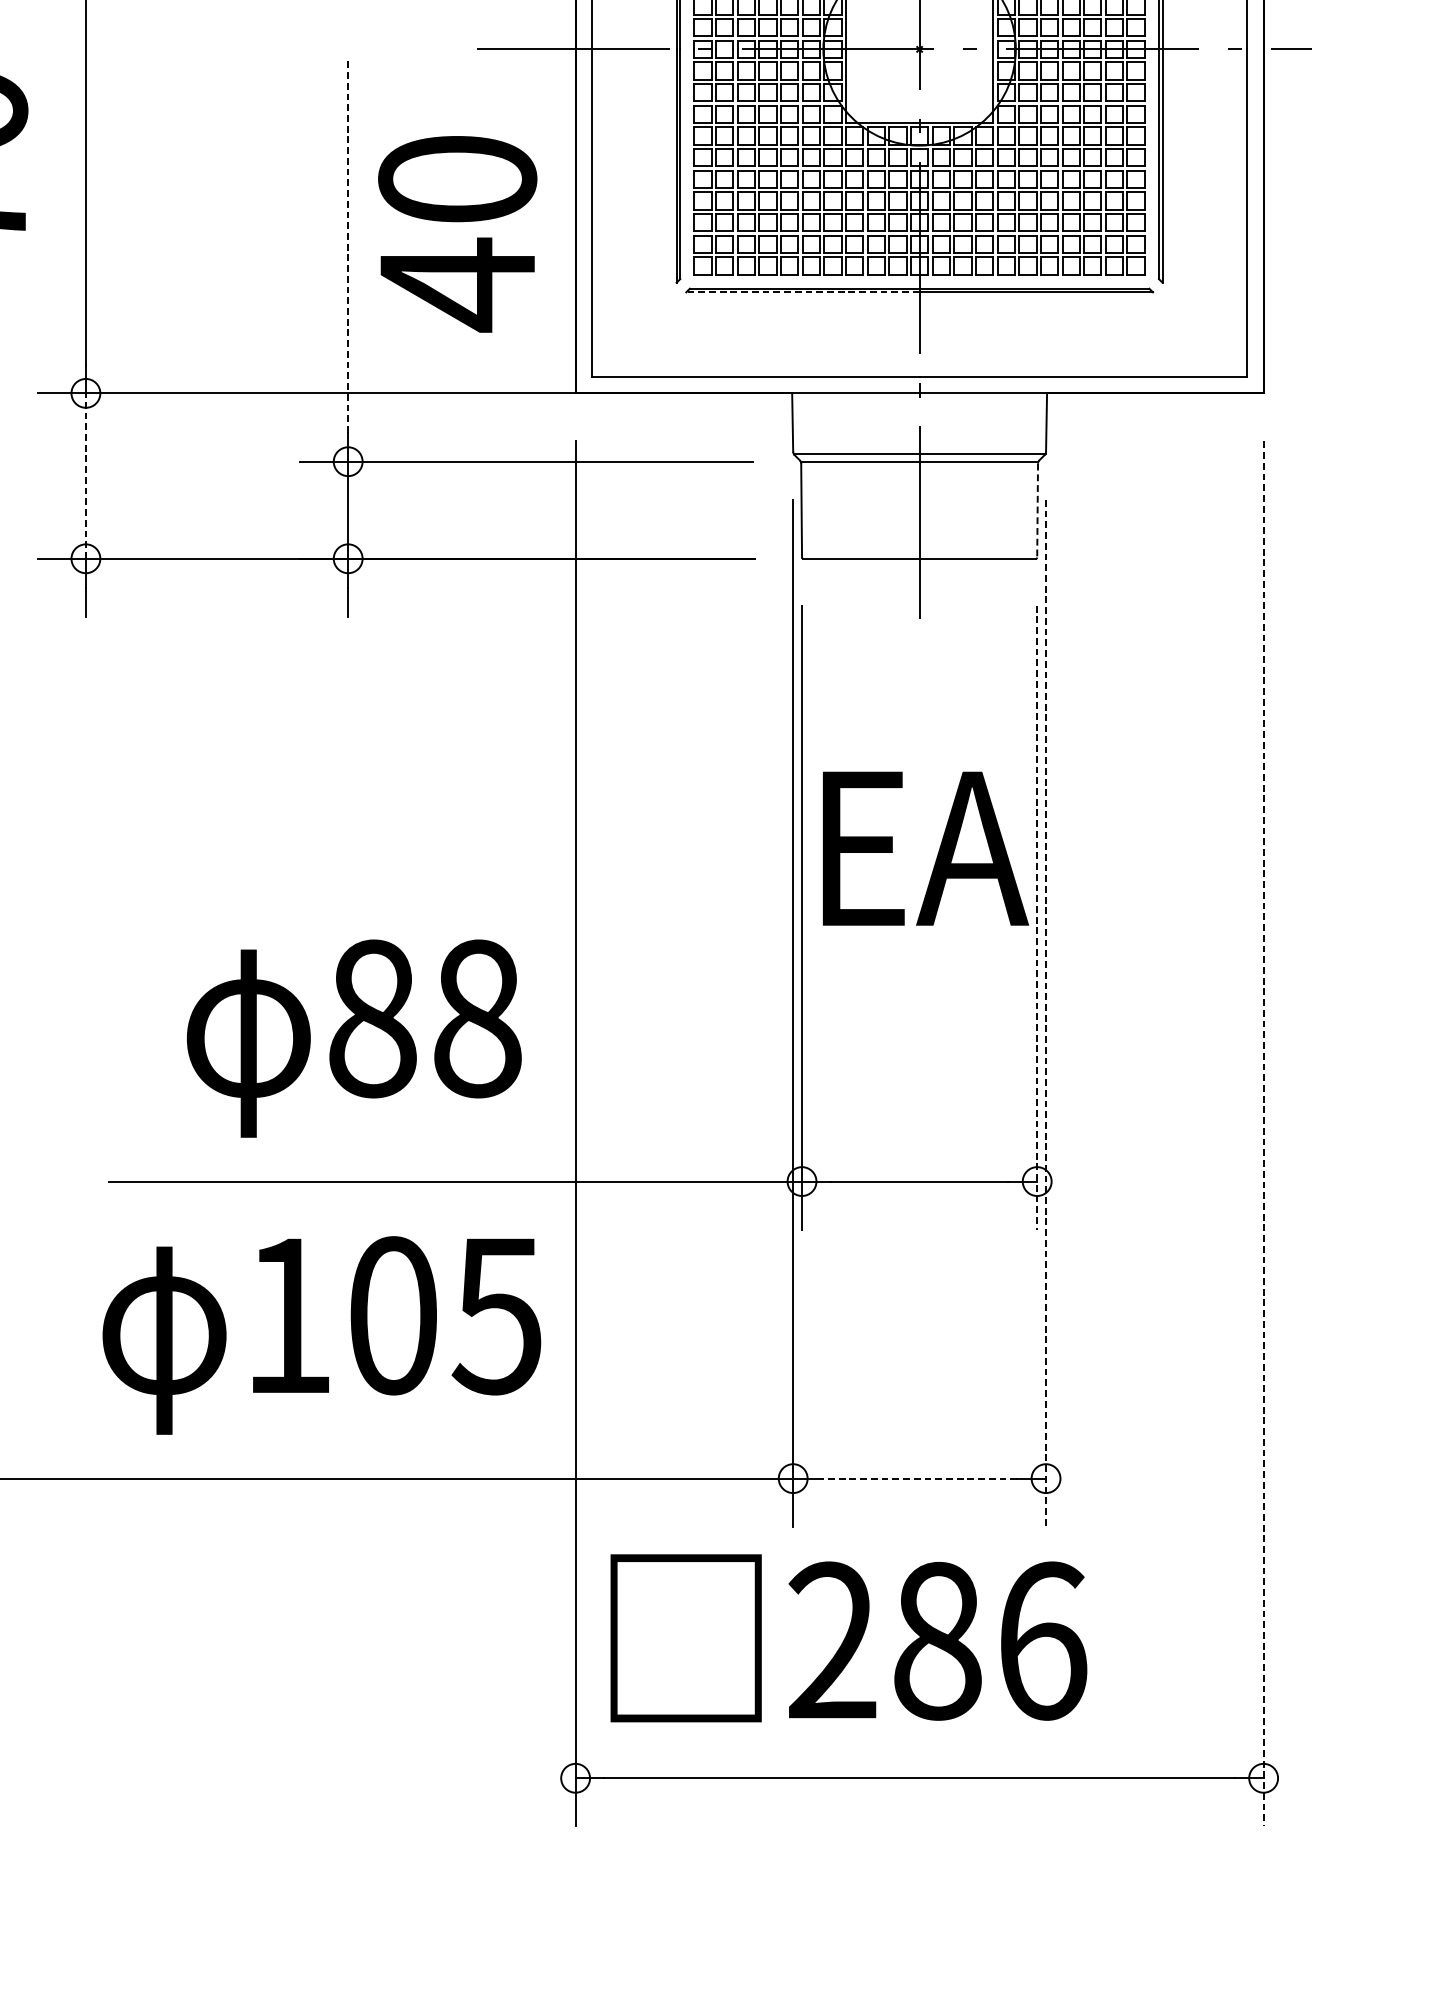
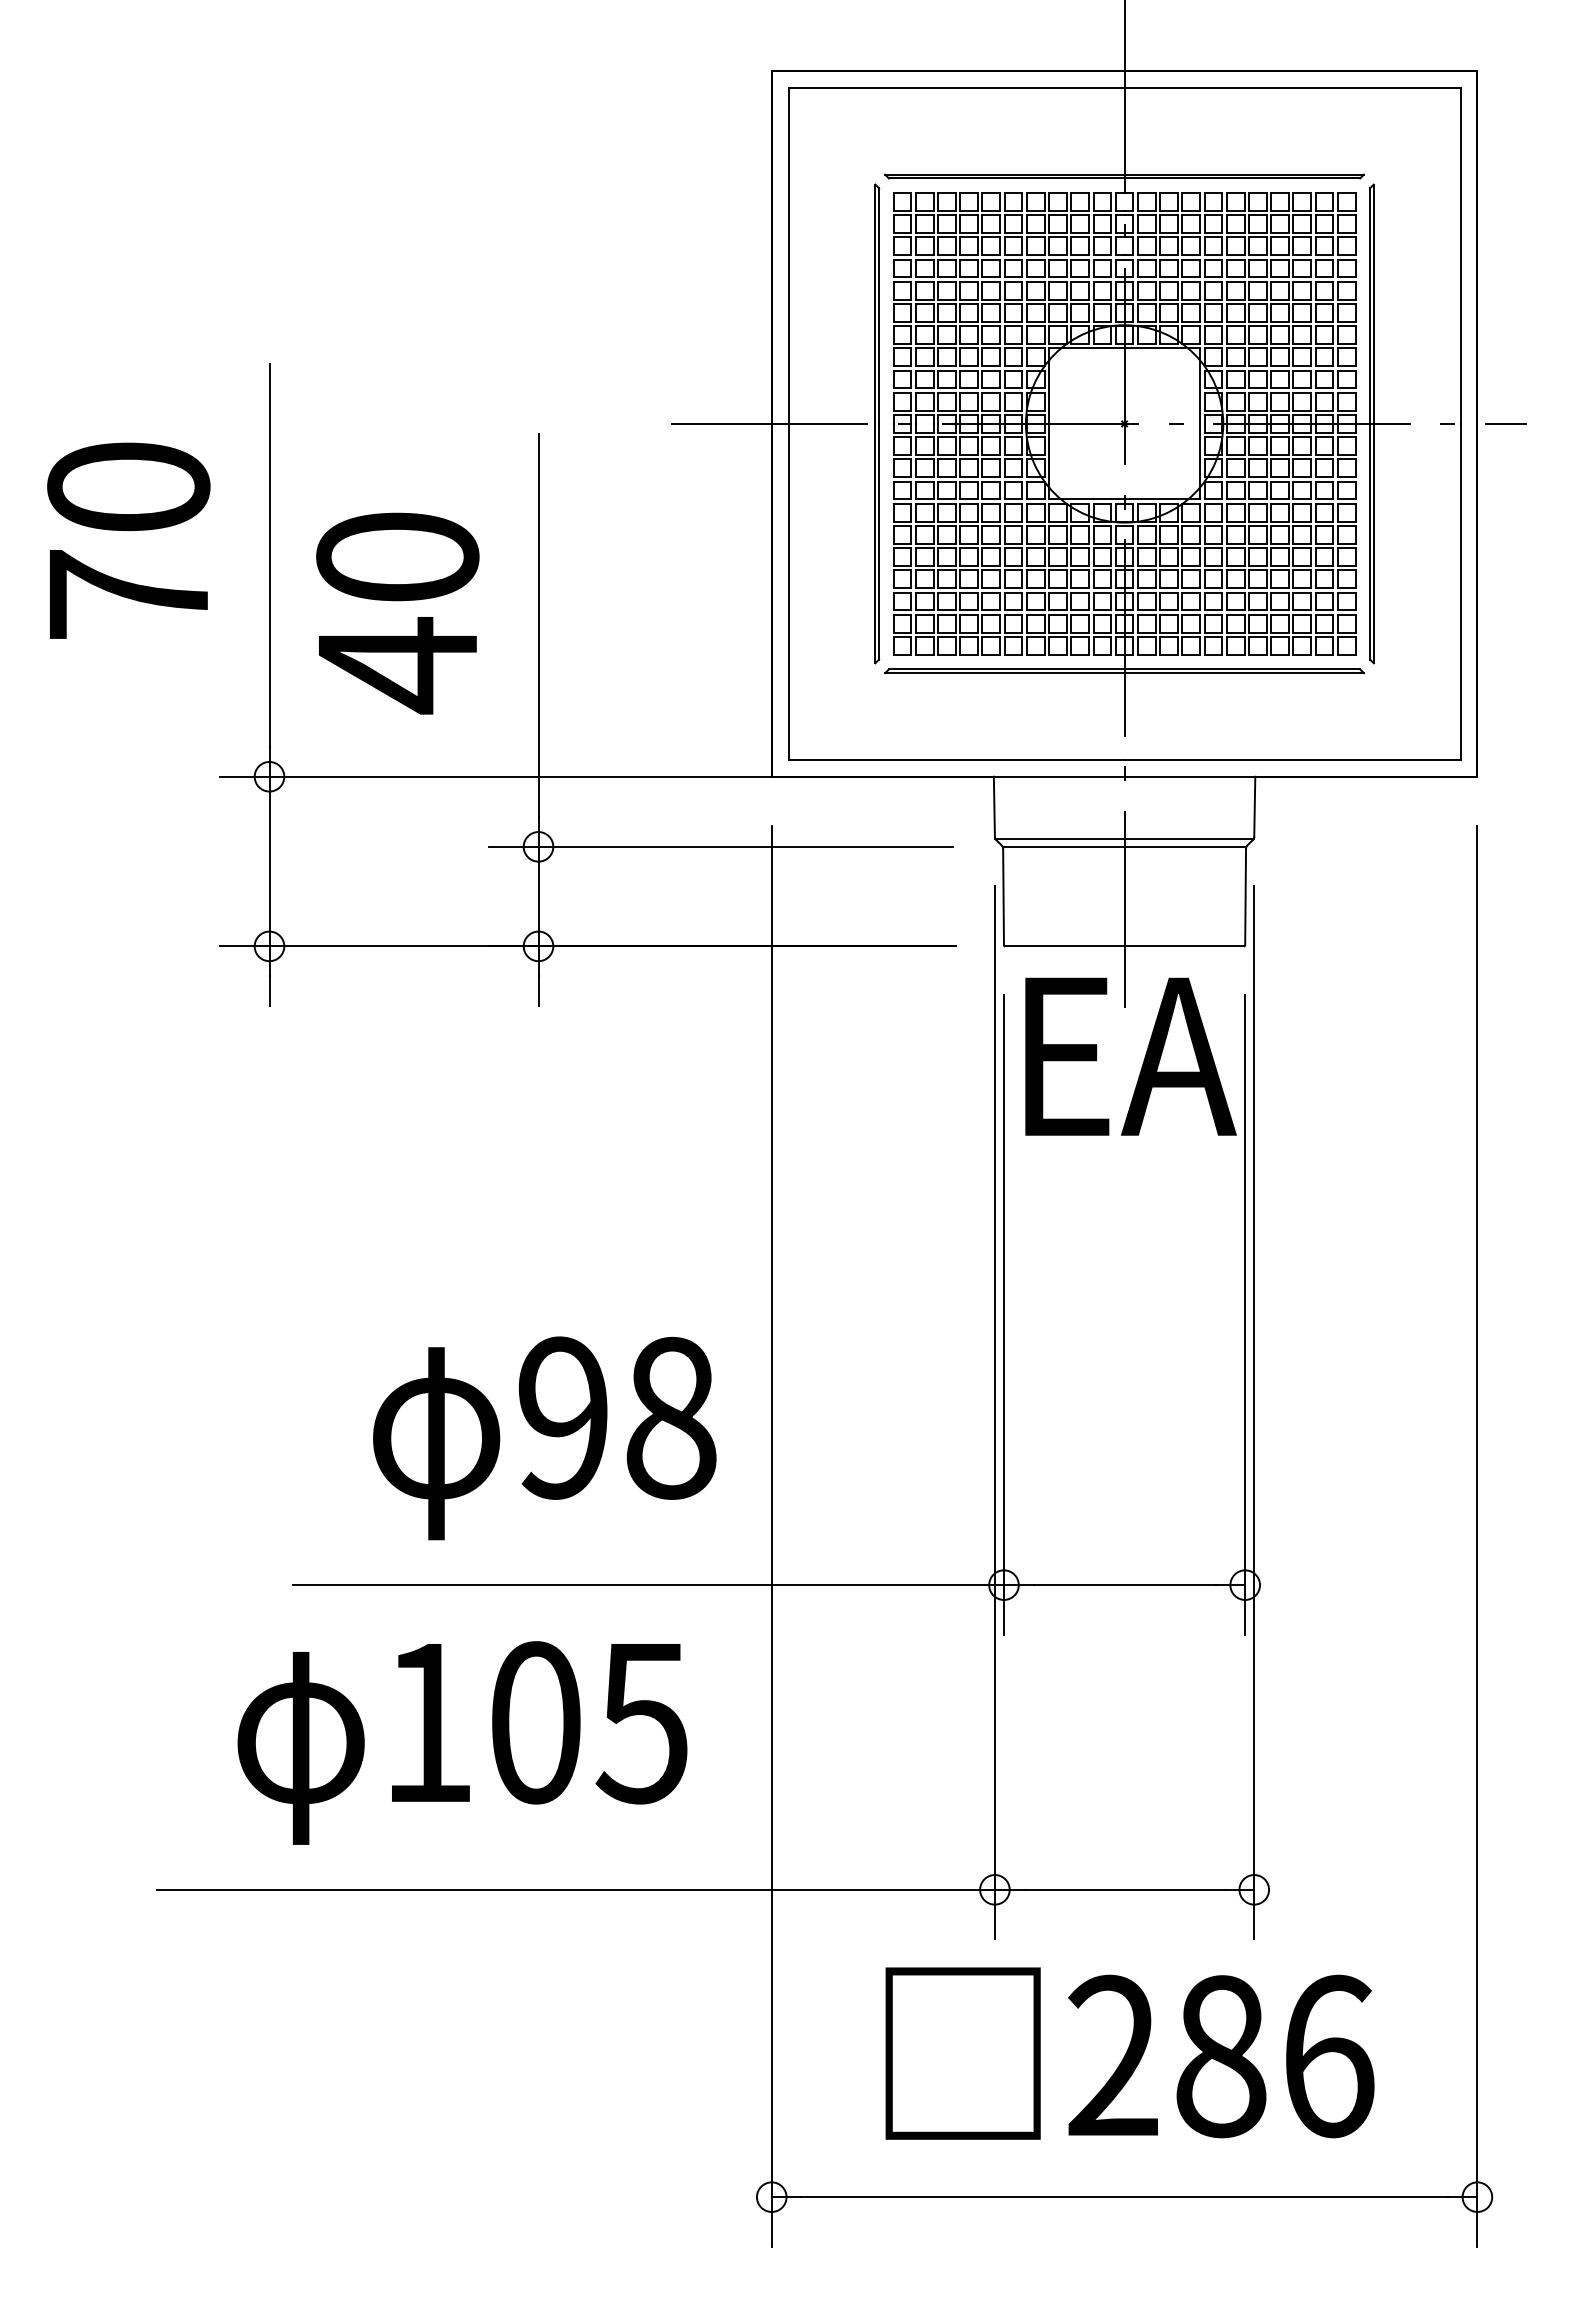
text: (457, 234) -> (397, 613), moved
line: (348, 245) -> (538, 625), dashed -> solid
line: (802, 292) -> (1004, 673), dashed -> solid
line: (85, 476) -> (269, 861), dashed -> solid
line: (1037, 511) -> (1245, 897), dashed -> solid
text: (925, 848) -> (1130, 1056), moved
line: (1037, 917) -> (1245, 1314), dashed -> solid
line: (1046, 1013) -> (1254, 1412), dashed -> solid
text: (372, 1018) -> (563, 1417), 88 -> 98
line: (1263, 1134) -> (1477, 1536), dashed -> solid
text: (321, 1334) -> (462, 1742), moved
line: (919, 1478) -> (1124, 1889), dashed -> solid
text: (848, 1638) -> (1129, 2053), moved

